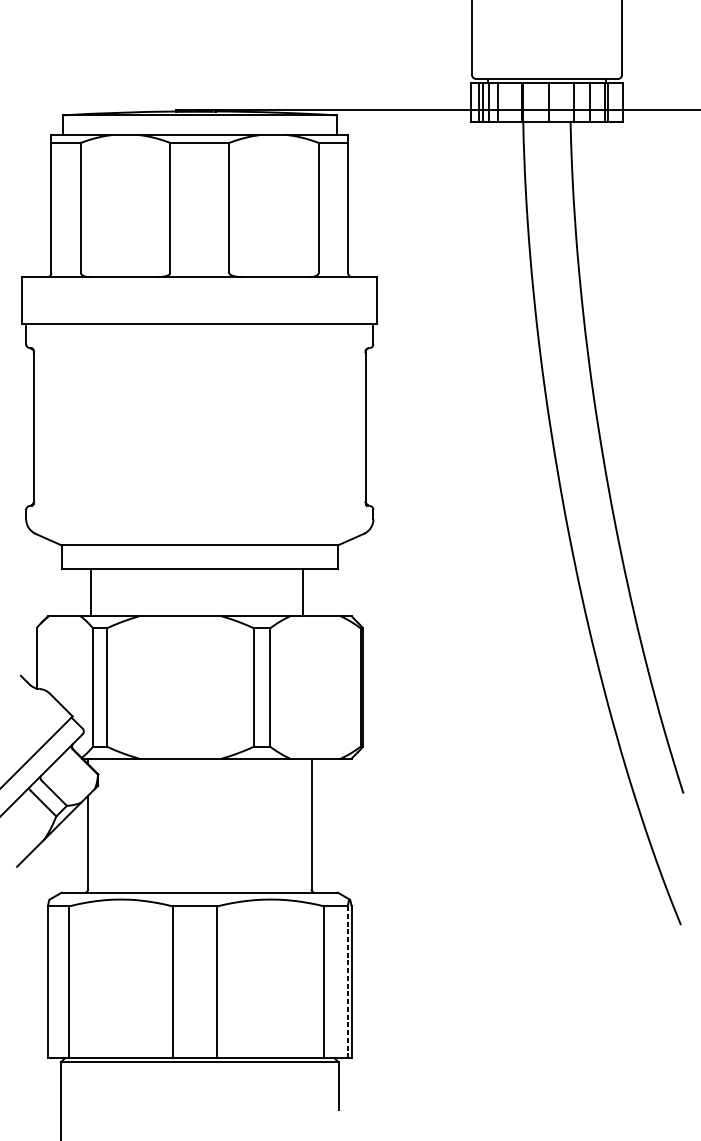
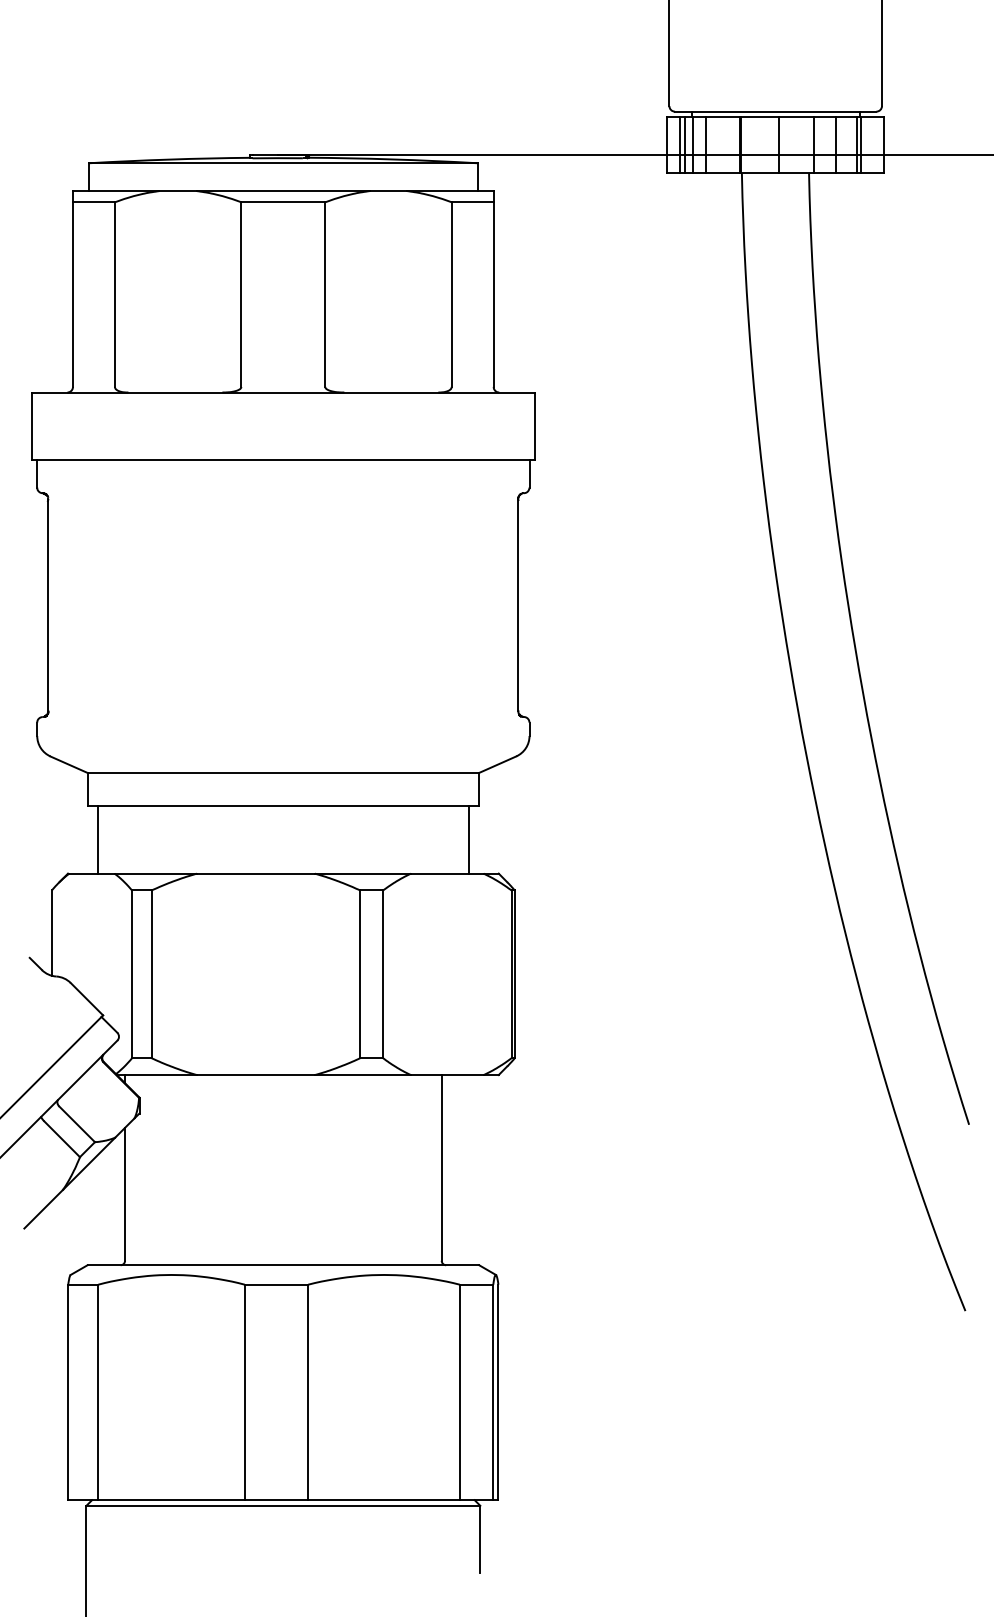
line: (90, 592) -> (97, 839), moved
line: (303, 592) -> (469, 839), moved
line: (348, 982) -> (493, 1392), dashed -> solid

